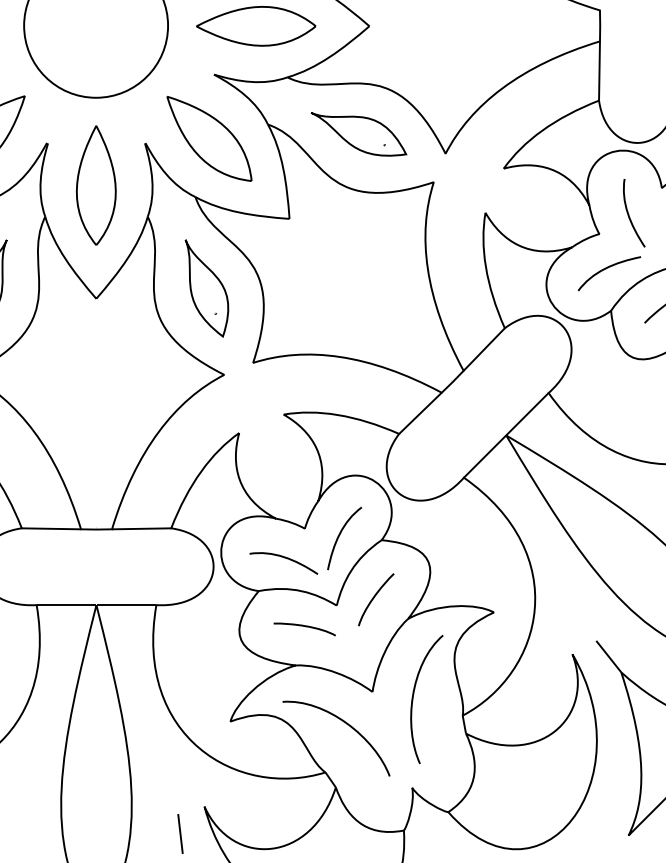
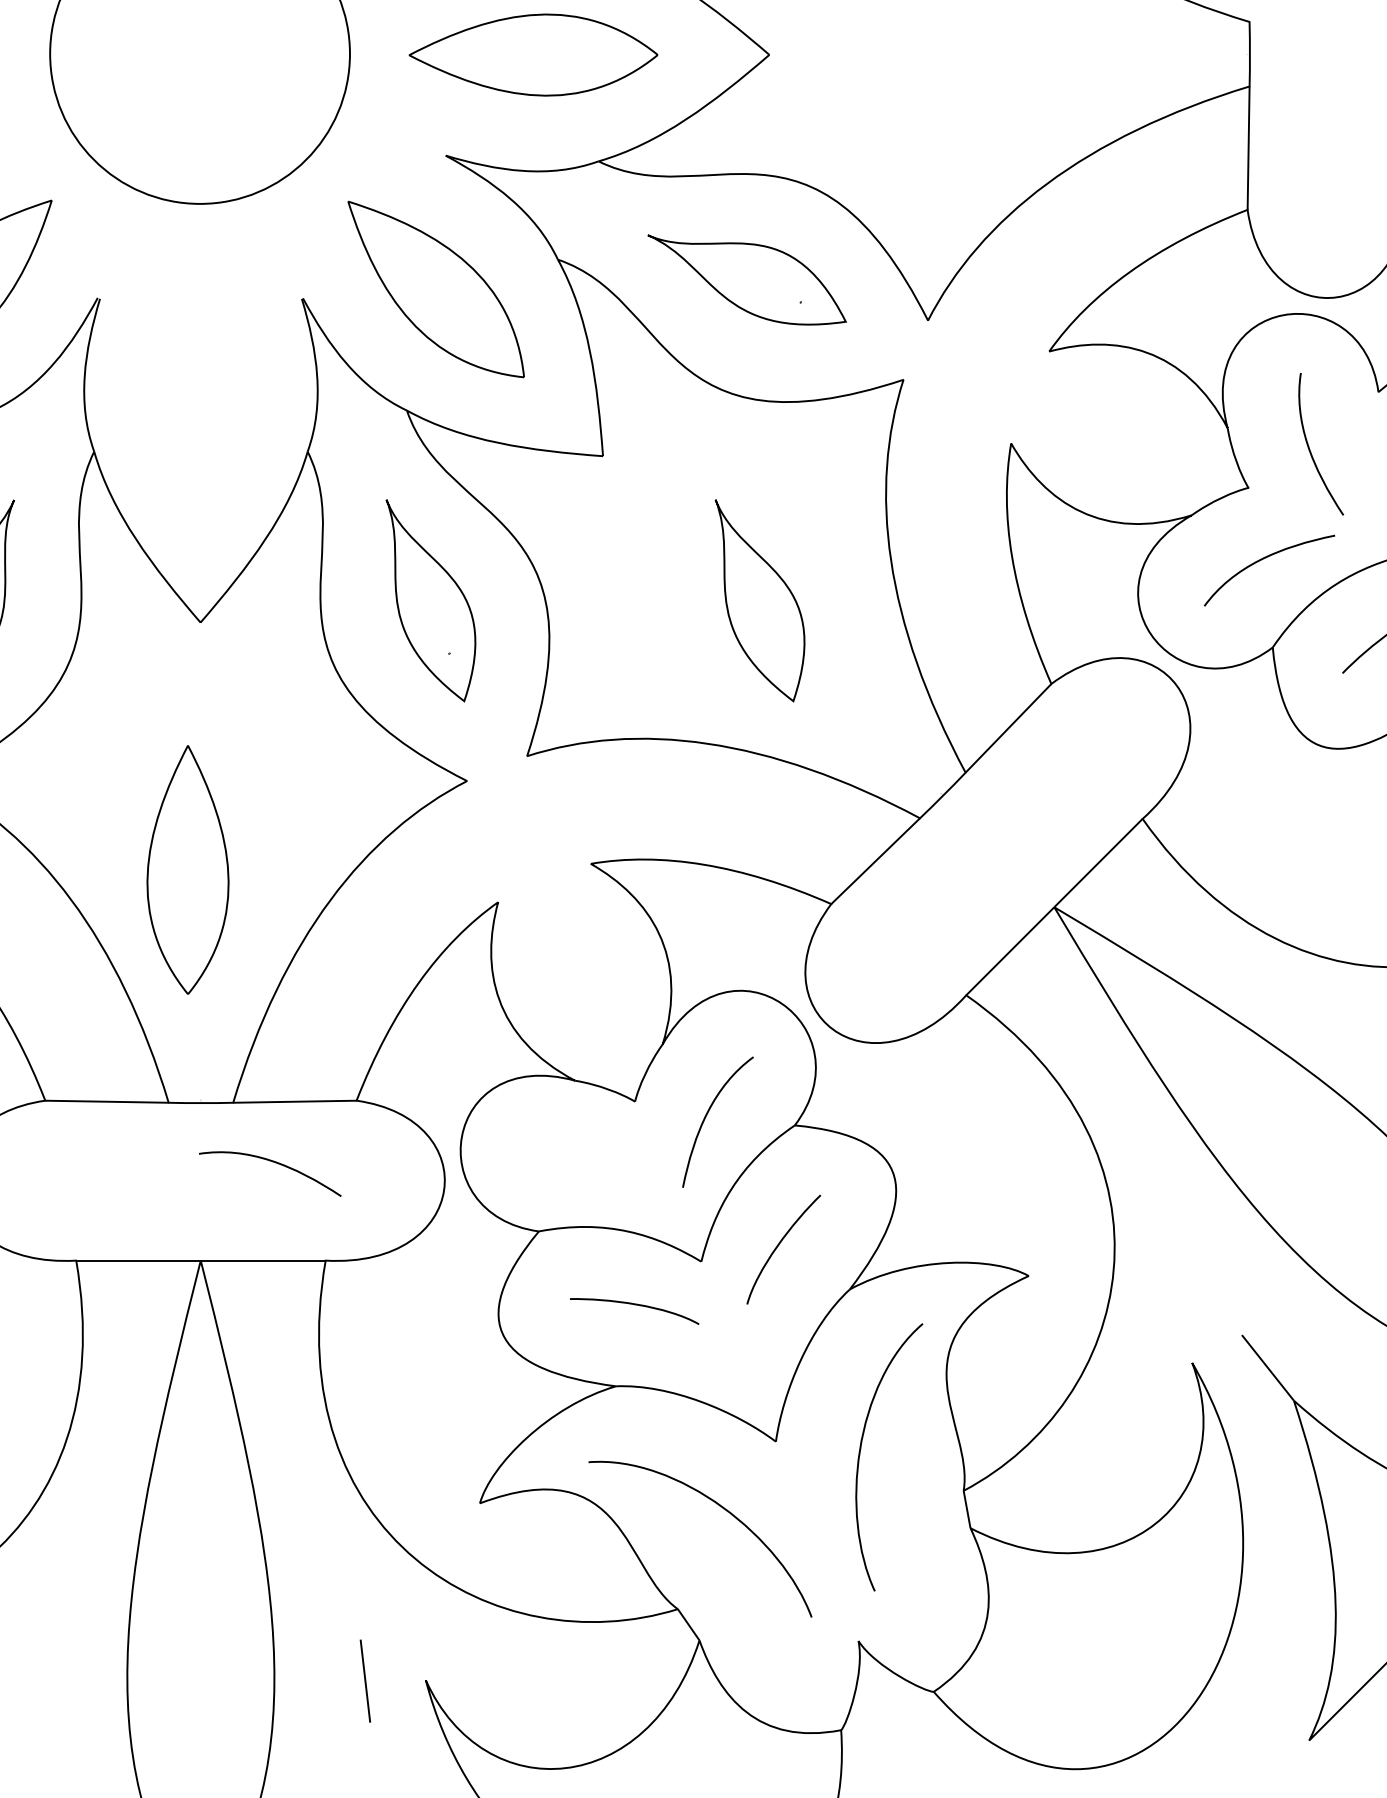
part: (96, 185) -> (188, 869), moved
part: (364, 288) -> (759, 601), added
curve: (284, 558) -> (271, 1163), moved
line: (180, 833) -> (365, 1680), moved

